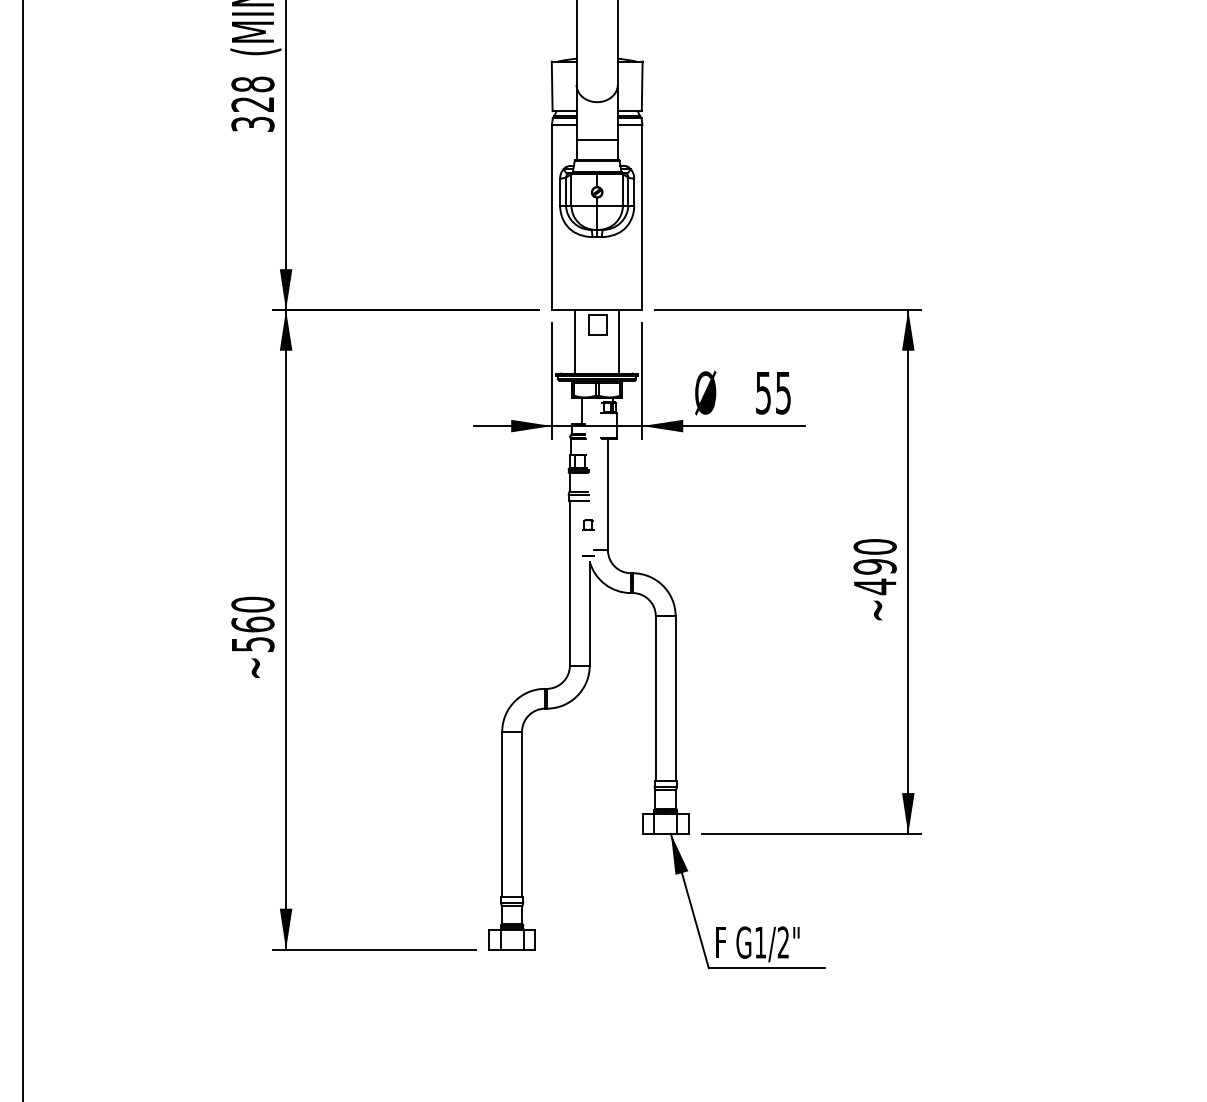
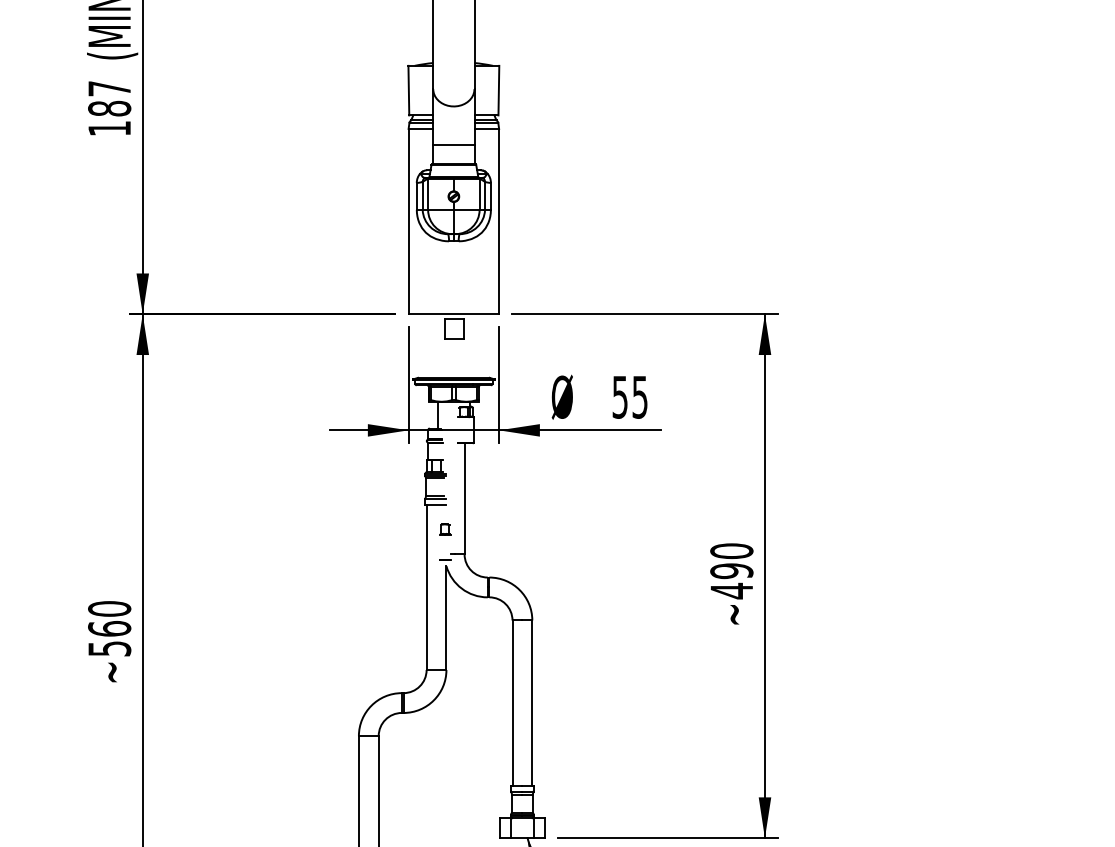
text: (252, 103) -> (109, 107), 328 -> 187
line: (575, 341) -> (432, 345), removed
line: (619, 341) -> (476, 345), removed

